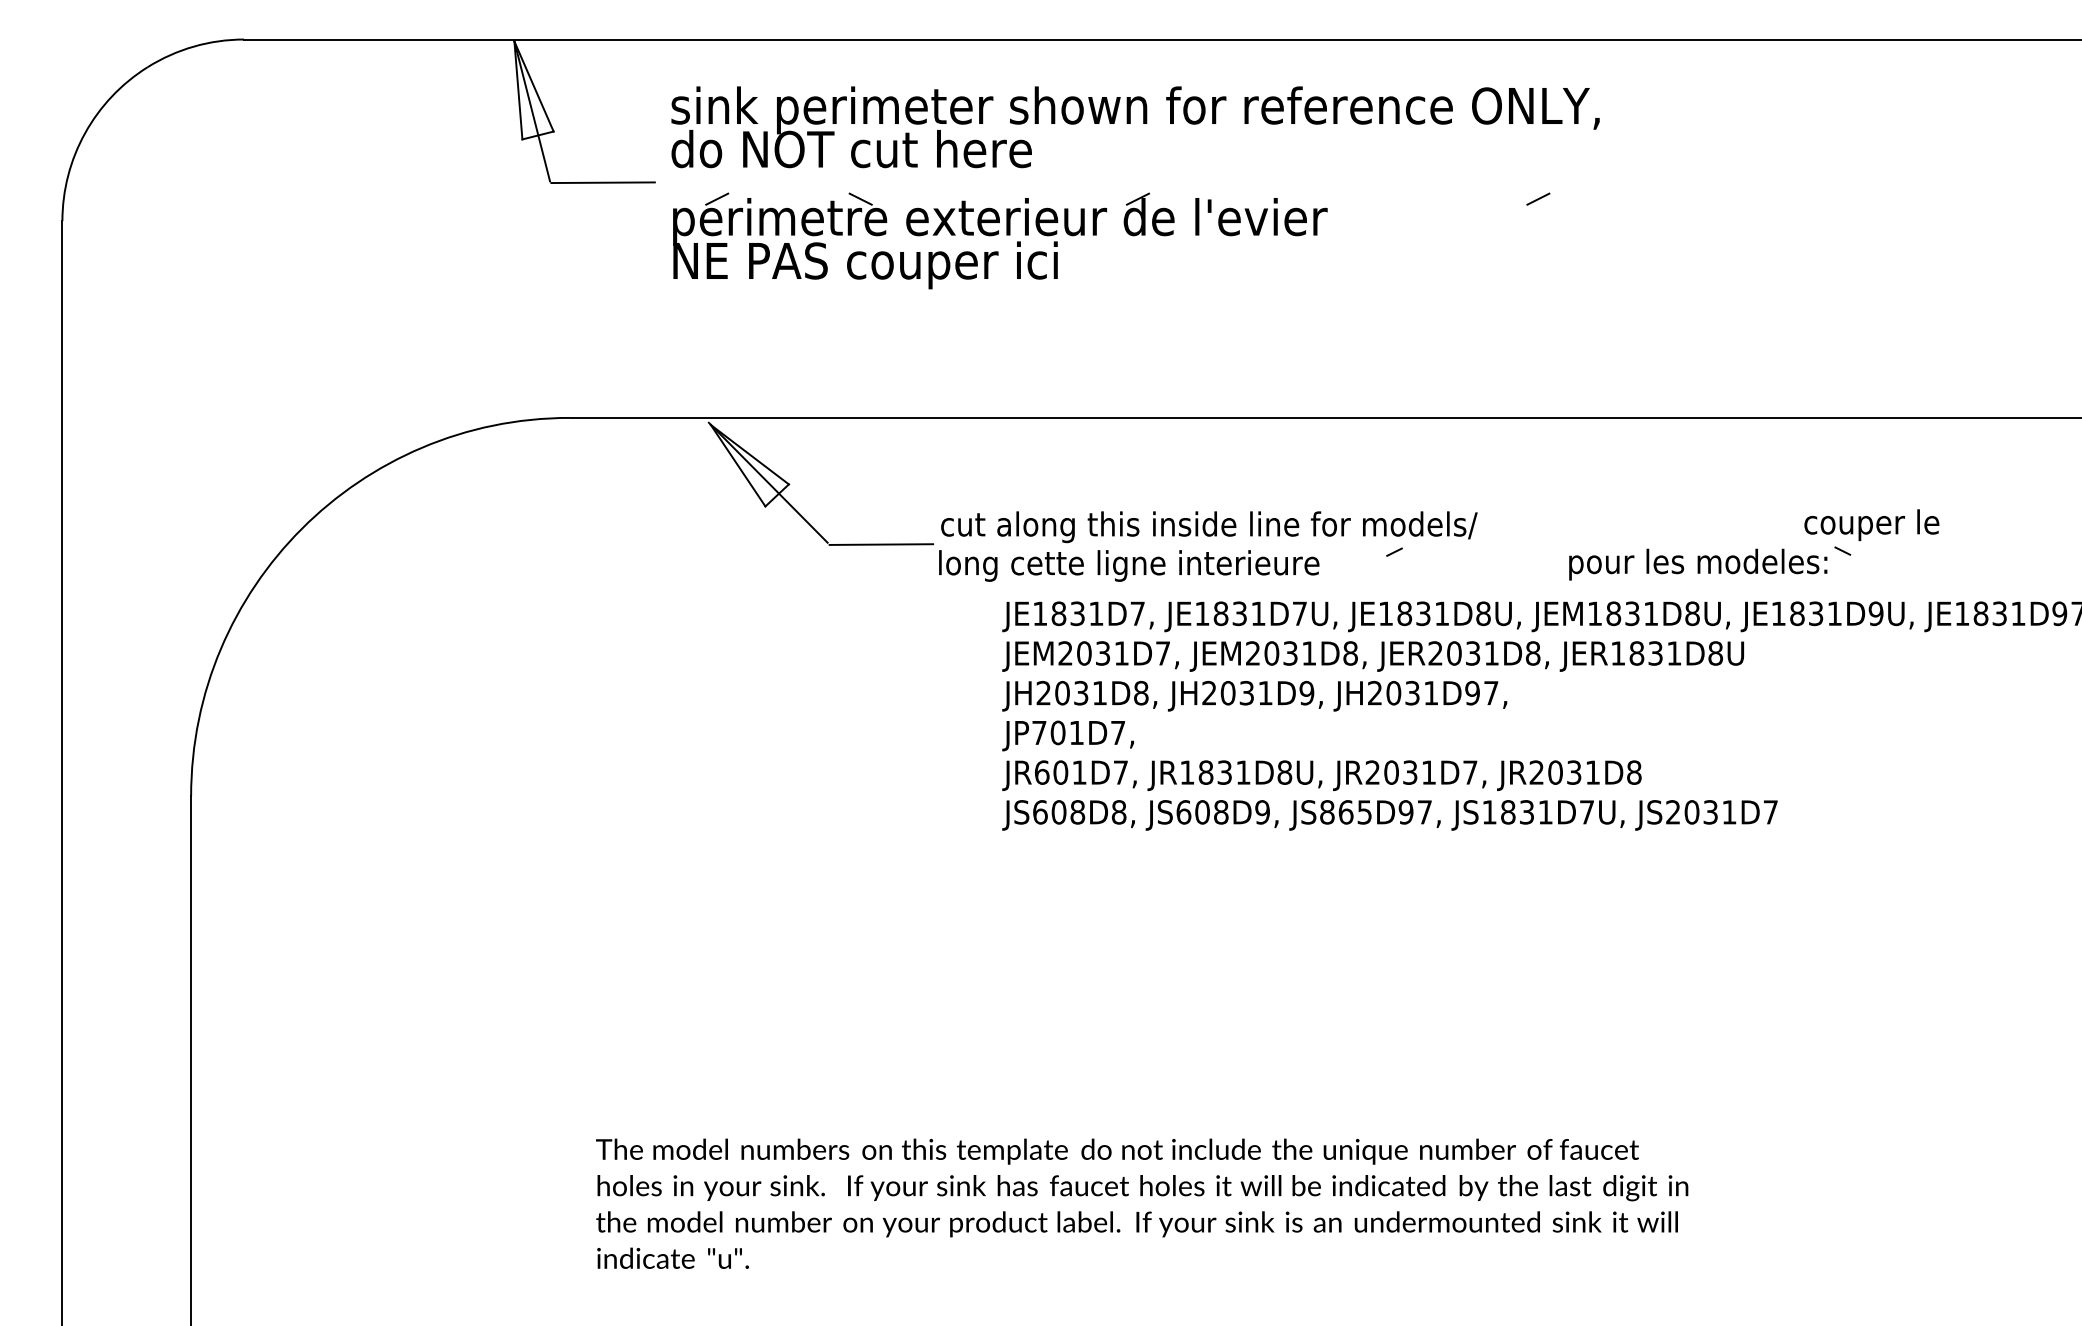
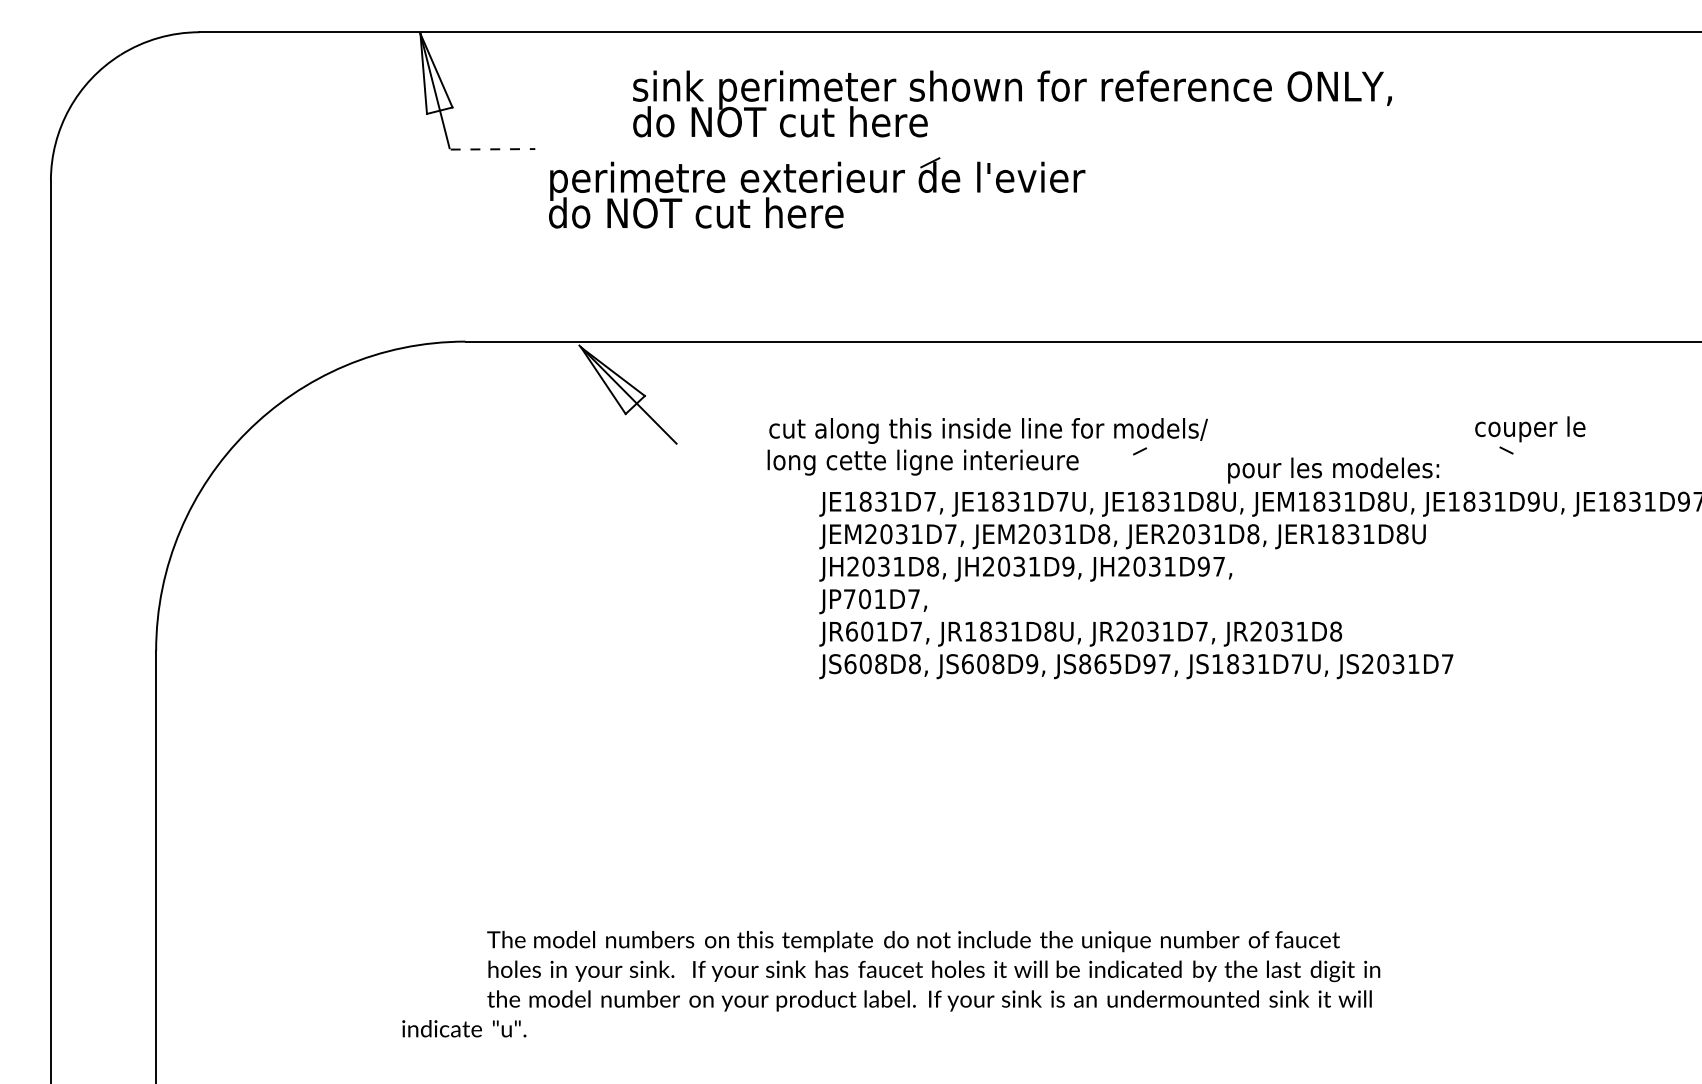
text: (1135, 127) -> (1012, 104), moved
line: (603, 182) -> (493, 149), solid -> dashed
line: (717, 198) -> (586, 162), removed
line: (860, 198) -> (703, 162), removed
line: (1538, 198) -> (1257, 162), removed
text: (864, 265) -> (706, 217), NE PAS couper ici -> do NOT cut here
line: (881, 544) -> (720, 445), removed
text: (1698, 564) -> (1333, 470), moved
text: (672, 1257) -> (463, 1028), moved

